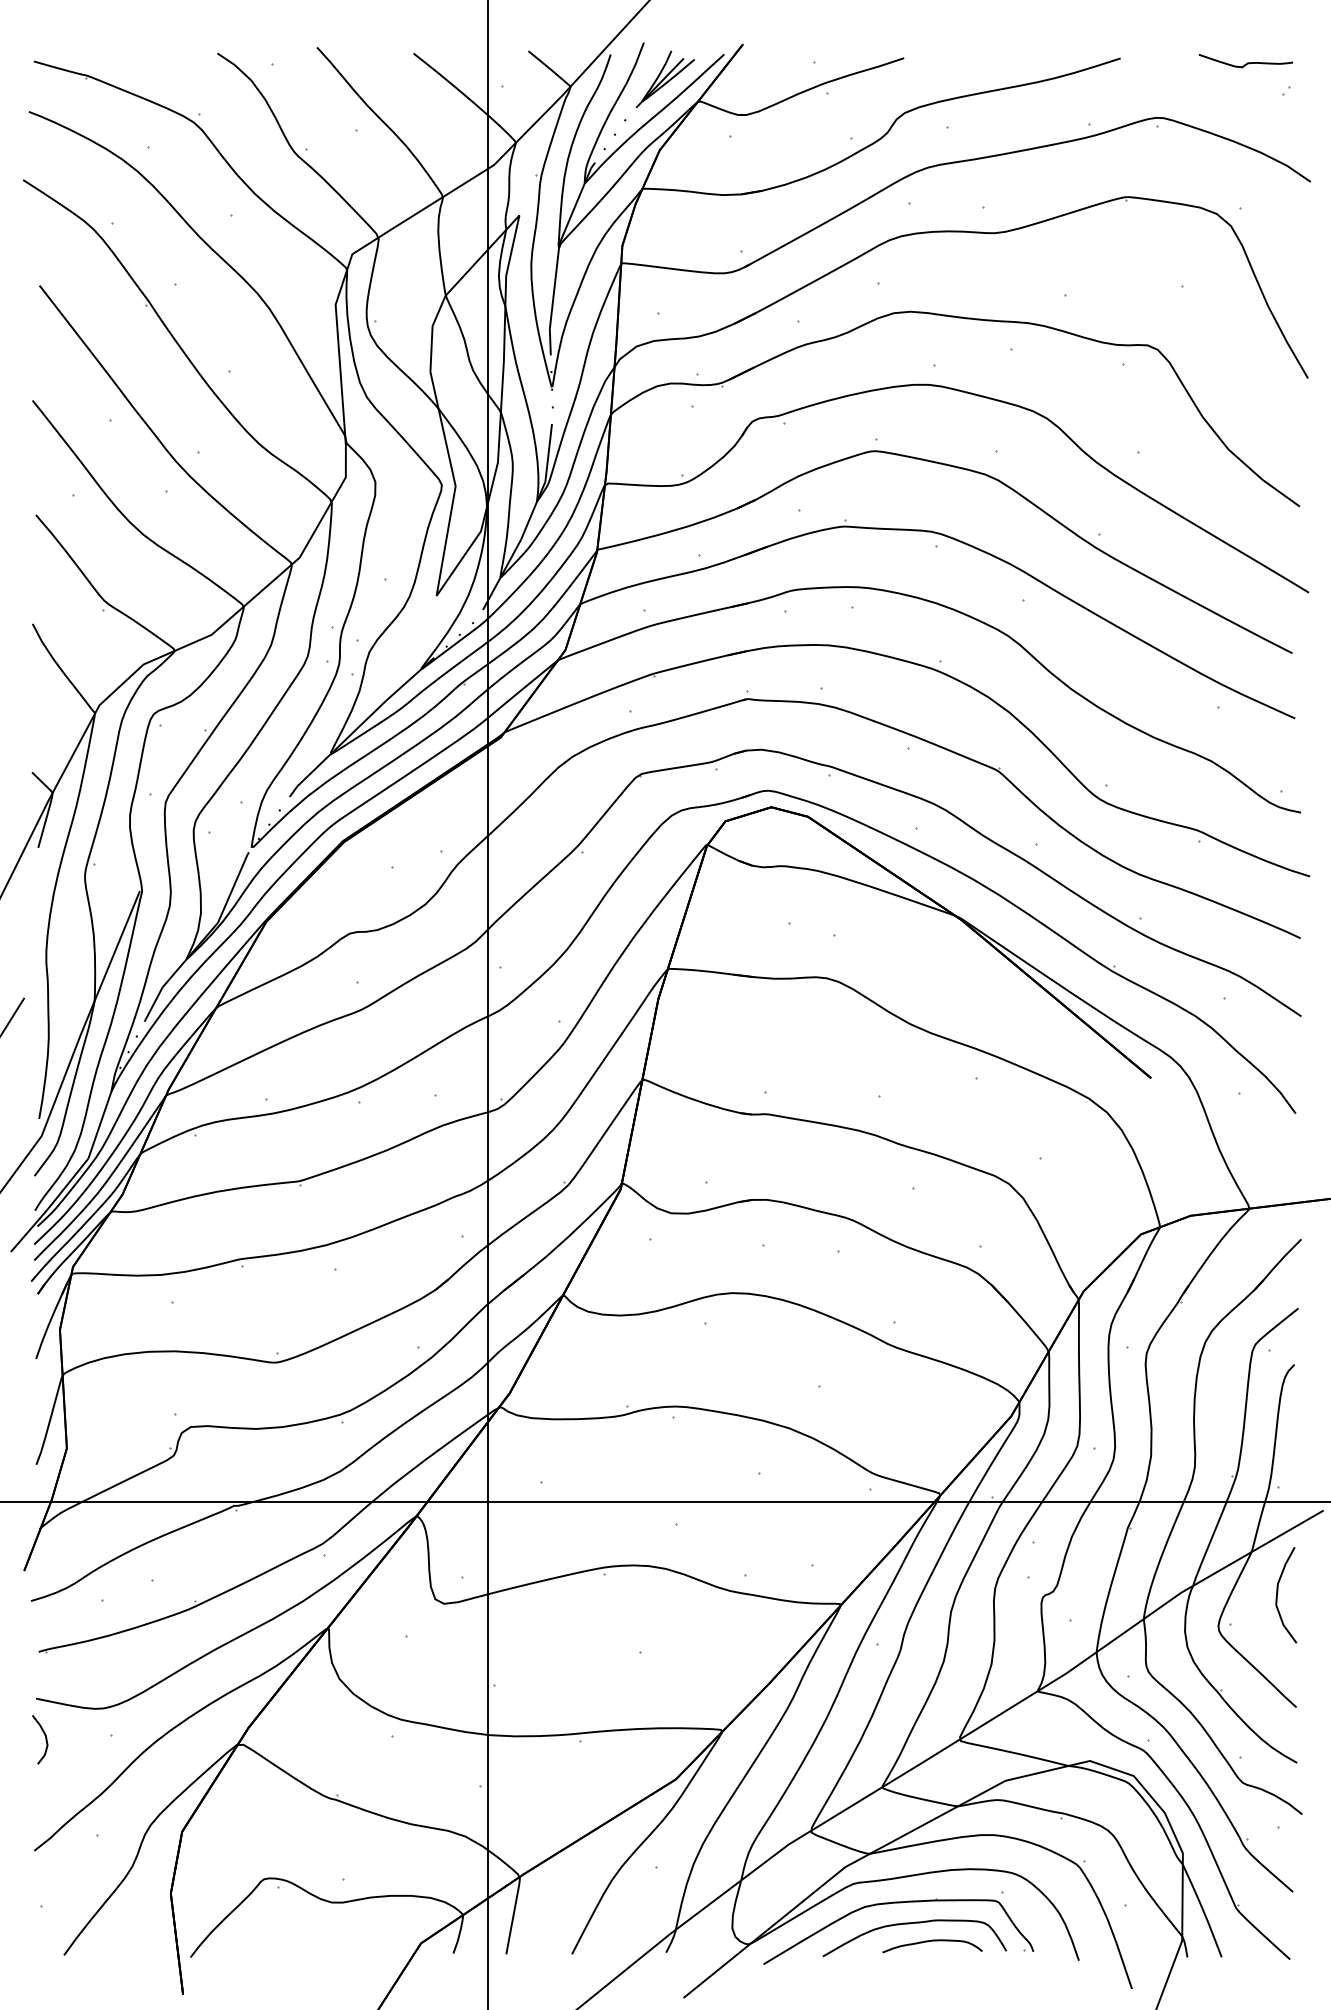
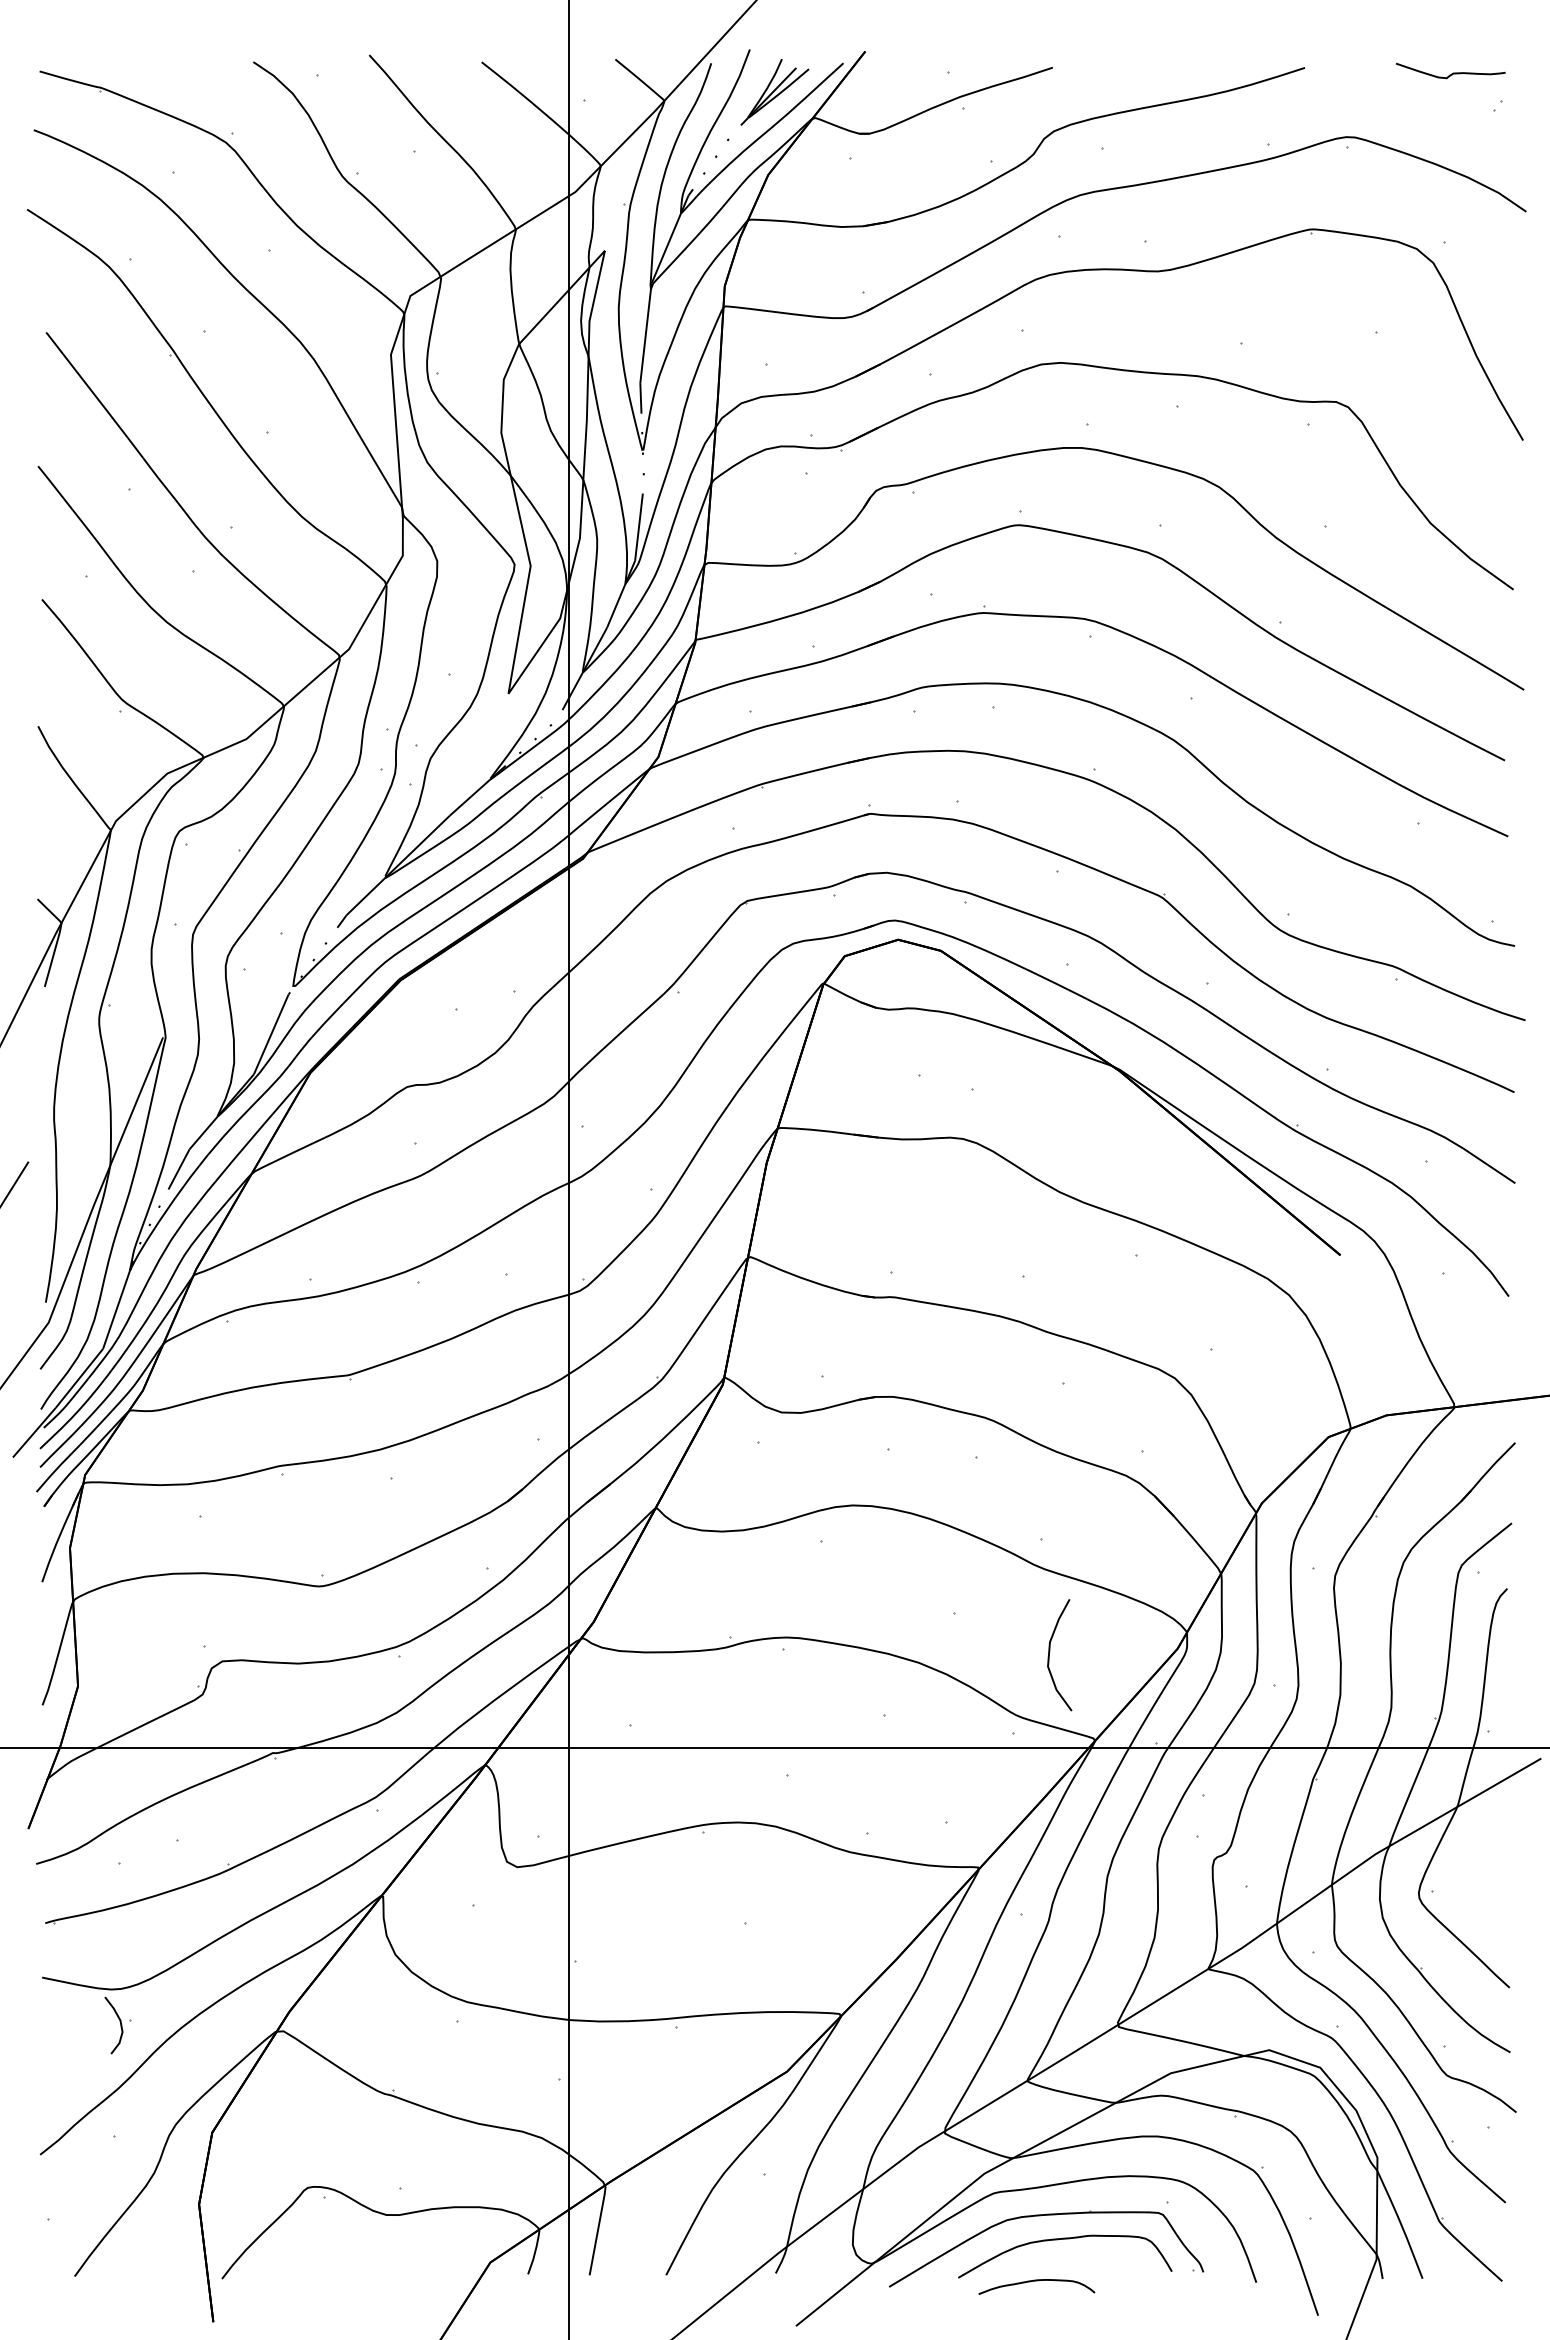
curve: (1278, 1592) -> (1050, 1652), moved
curve: (44, 1737) -> (119, 2022), moved
curve: (932, 1941) -> (1036, 2281), moved

